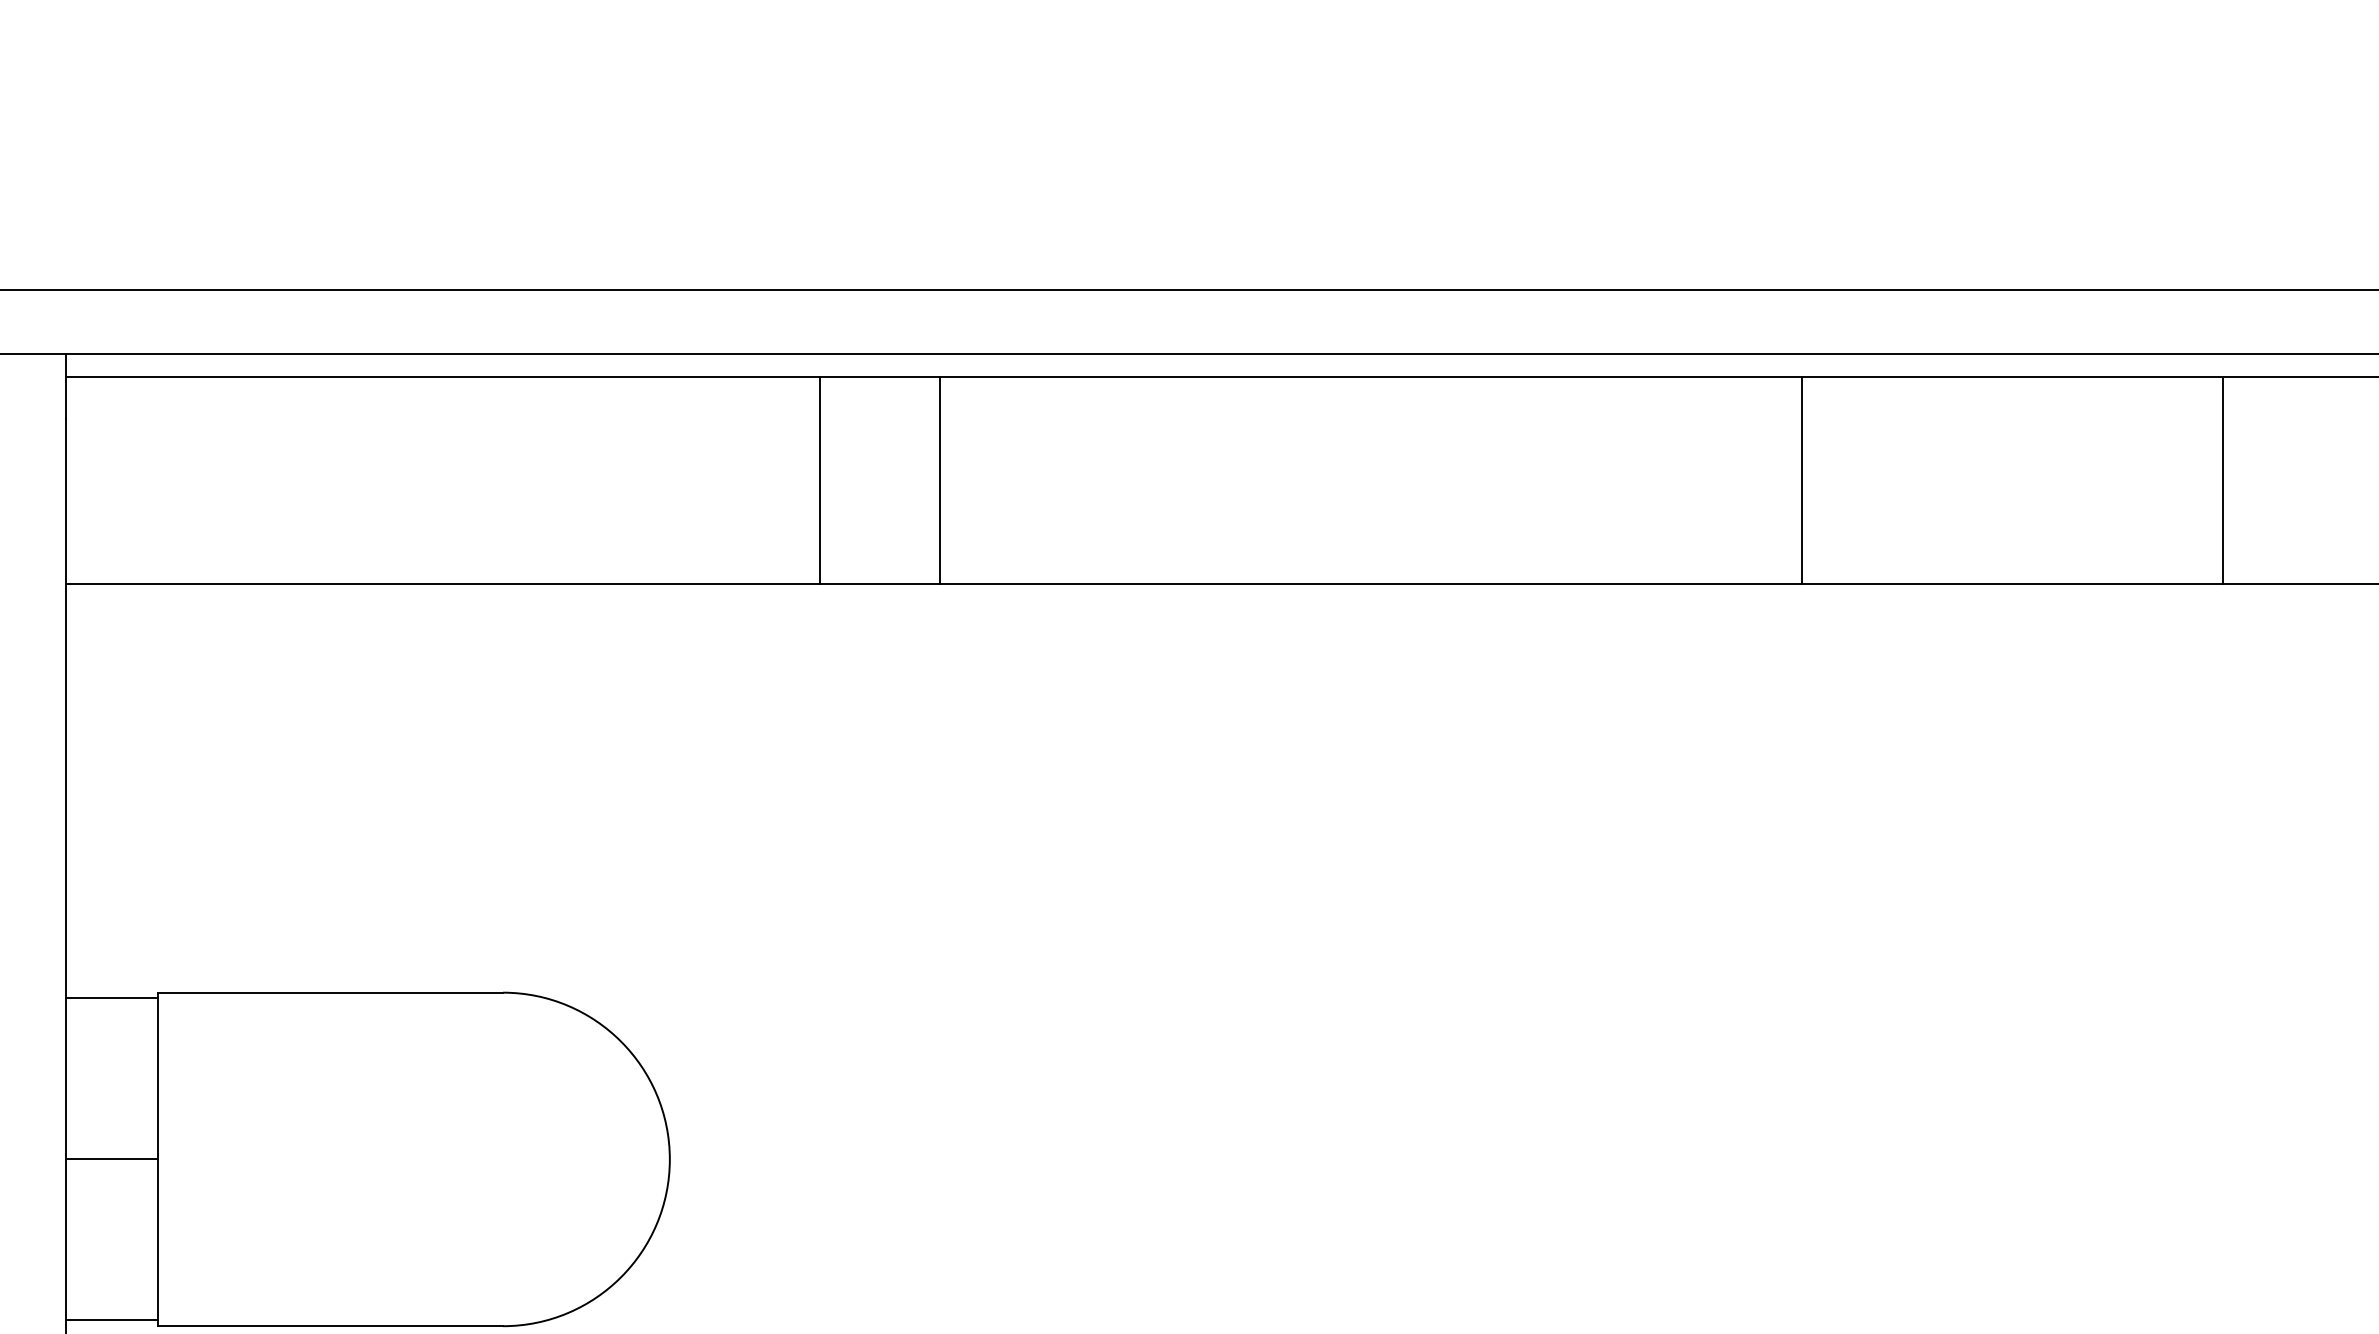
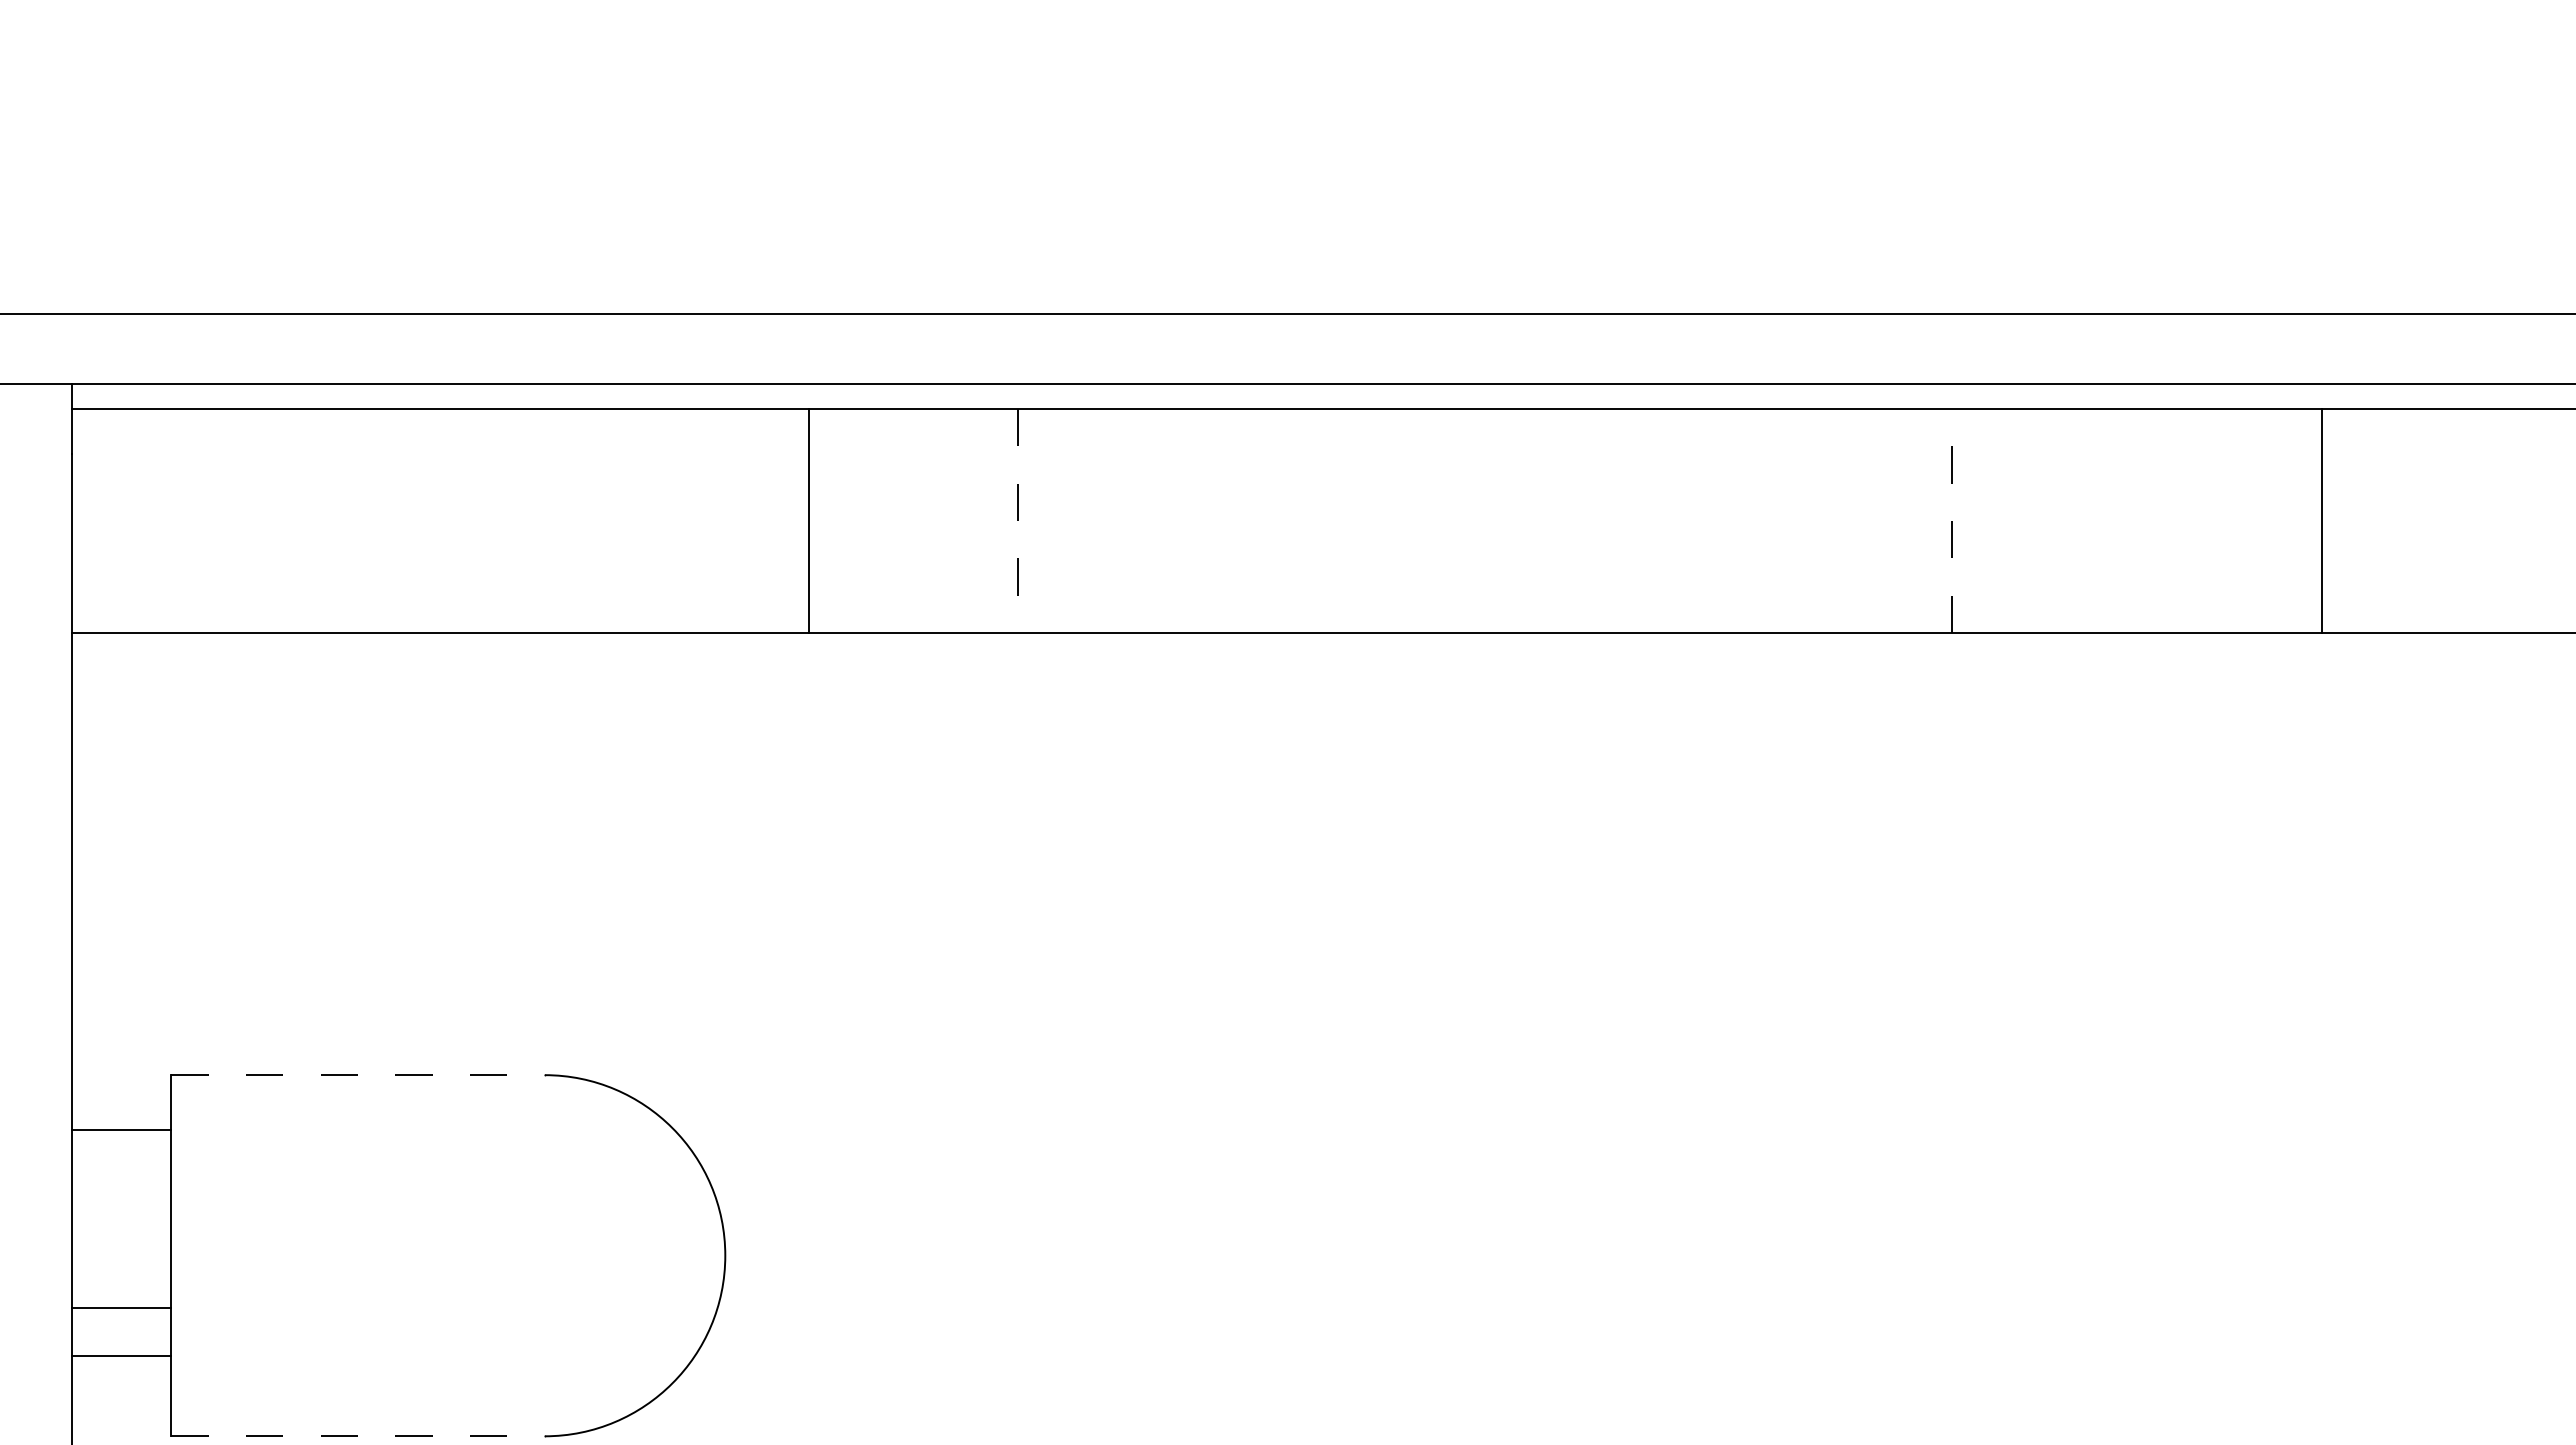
line: (820, 480) -> (809, 520), moved
line: (1802, 480) -> (1951, 520), solid -> dashed
line: (2223, 480) -> (2322, 520), moved
line: (939, 481) -> (1017, 521), solid -> dashed
line: (330, 992) -> (357, 1075), solid -> dashed
line: (112, 998) -> (121, 1130), moved
line: (112, 1159) -> (121, 1307), moved
line: (112, 1320) -> (121, 1356), moved
line: (330, 1326) -> (357, 1436), solid -> dashed

